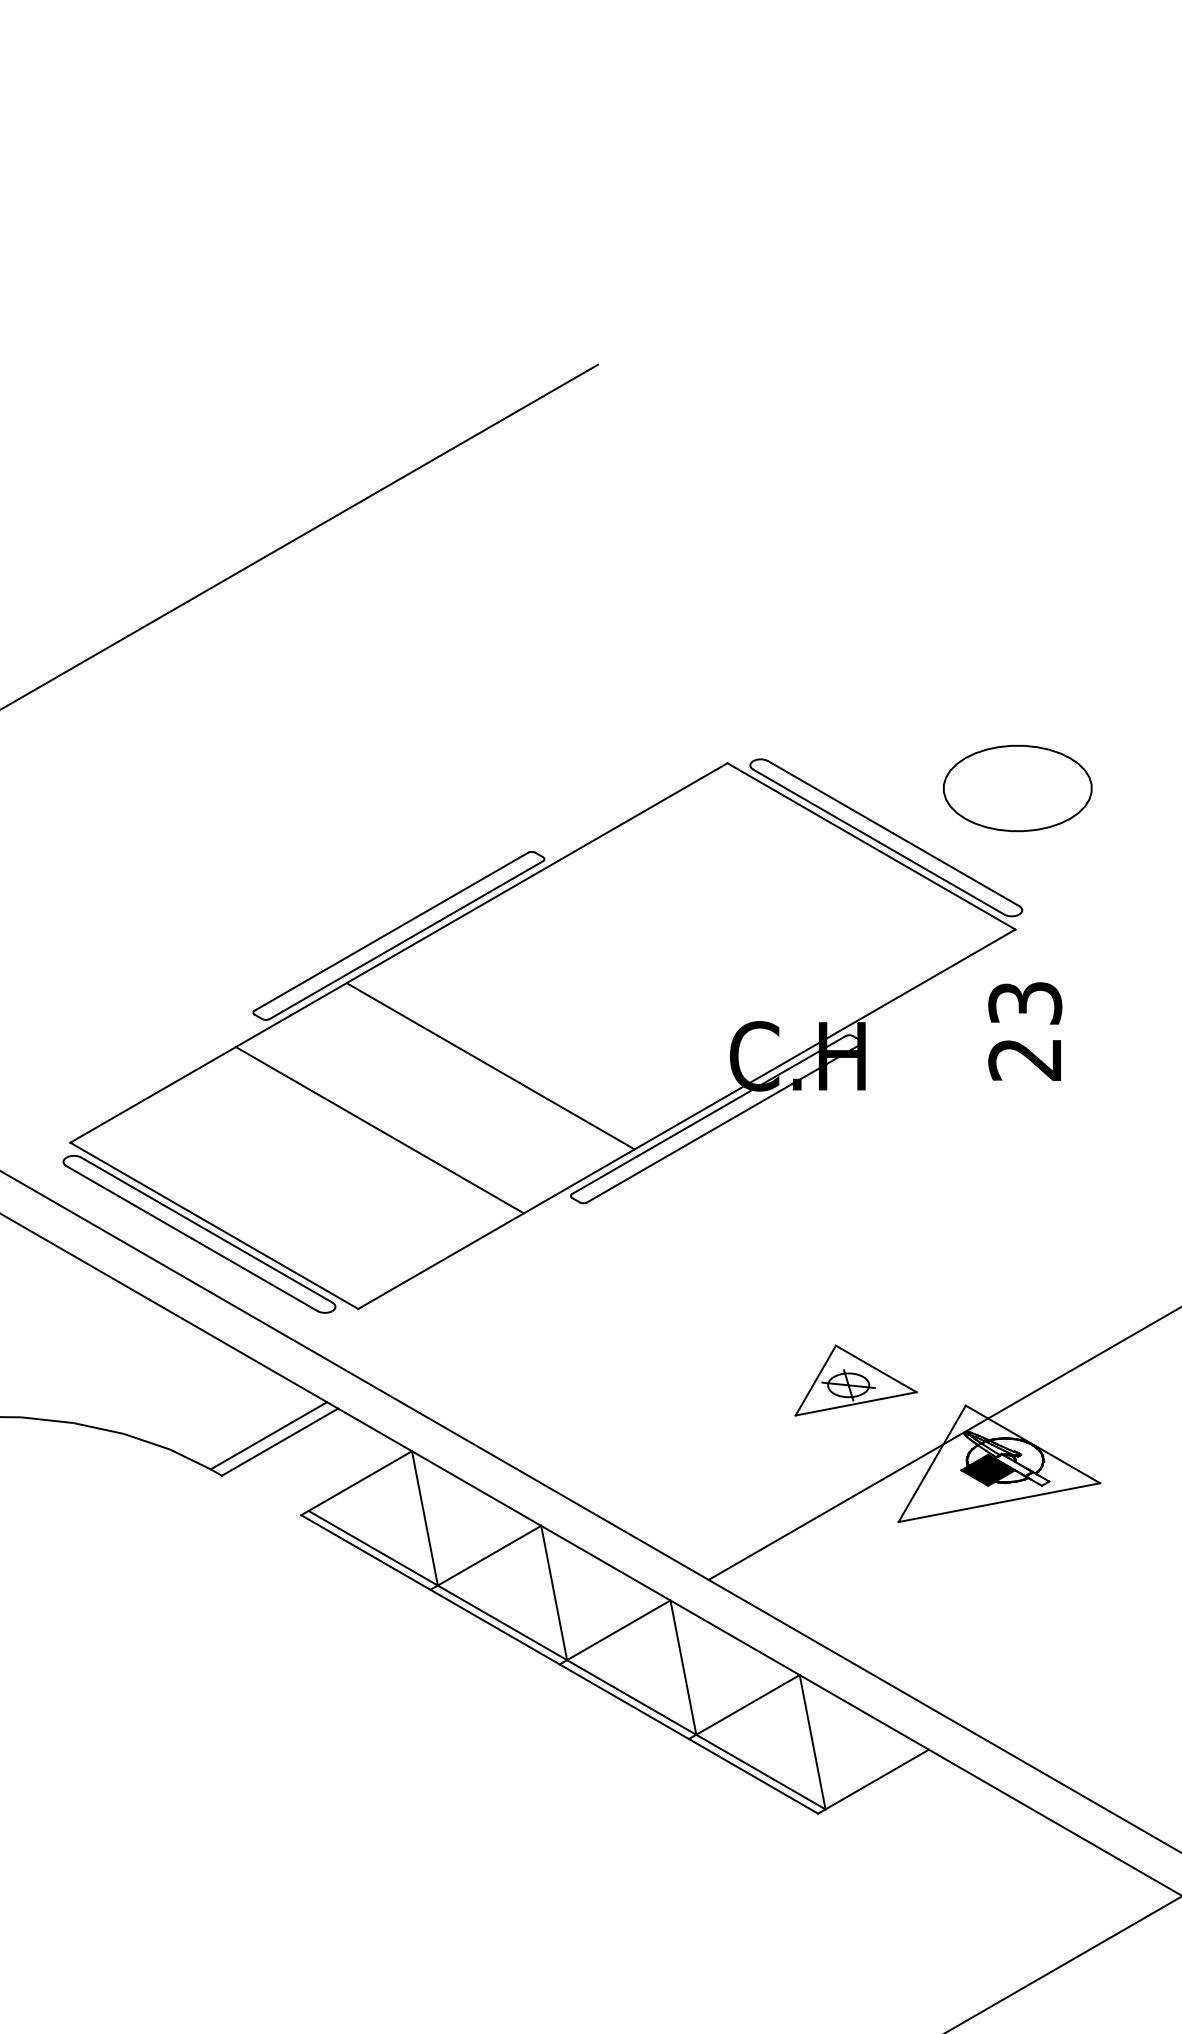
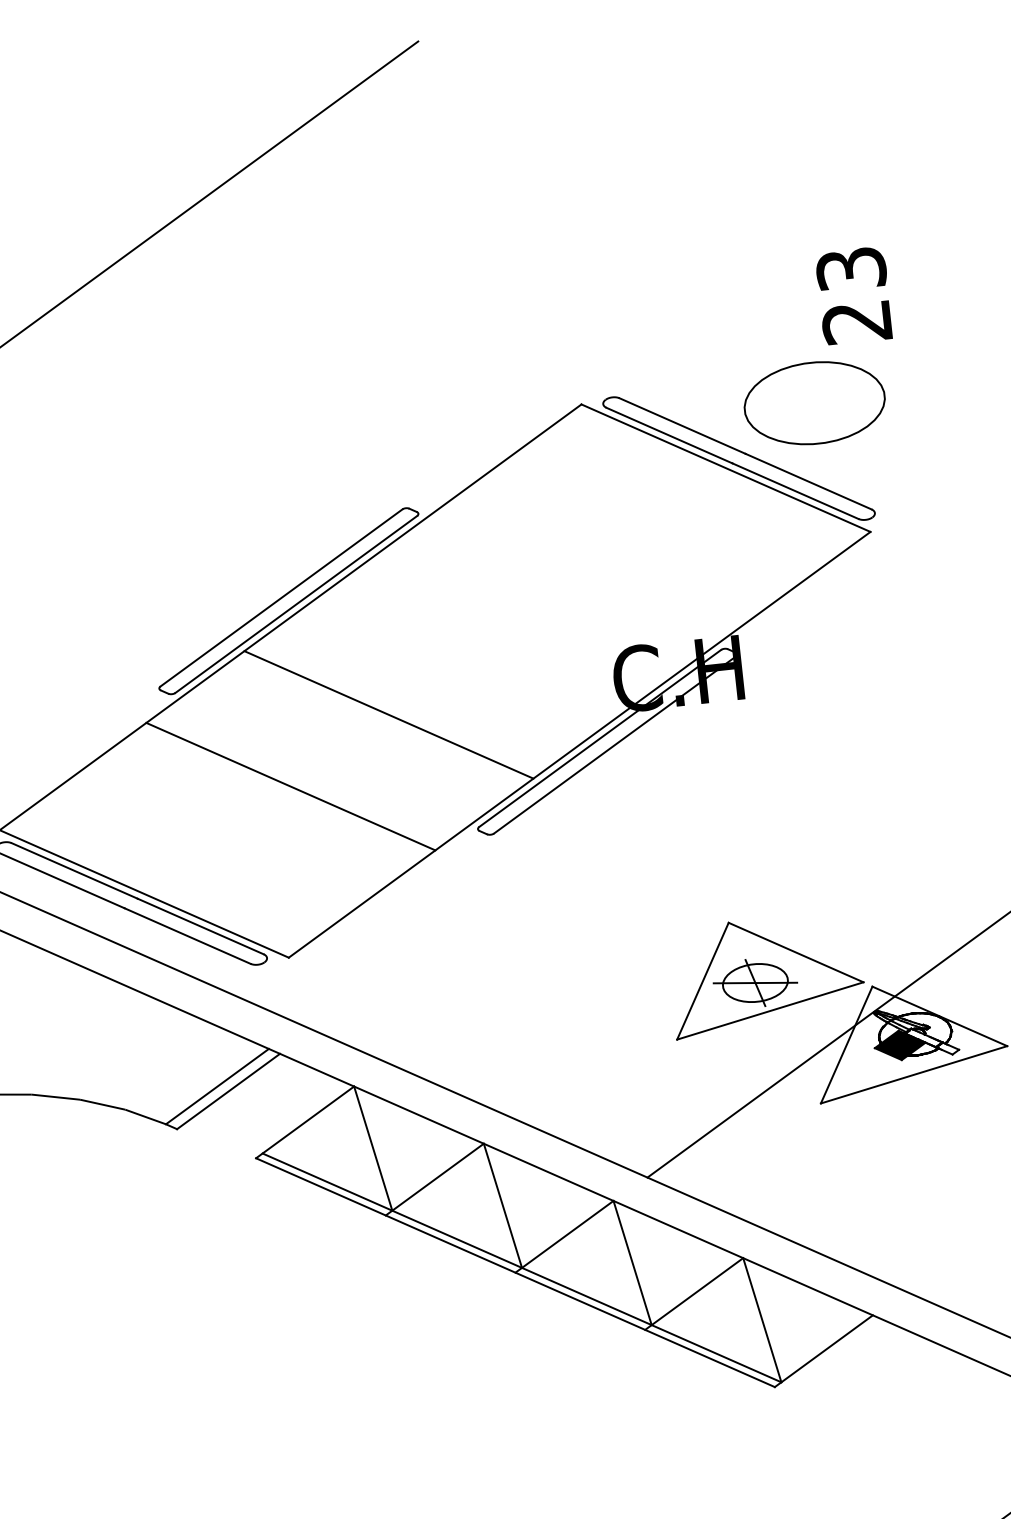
part: (1017, 788) -> (814, 403), moved
text: (1025, 1031) -> (854, 295), moved
part: (855, 1380) -> (765, 974), size x1.67

